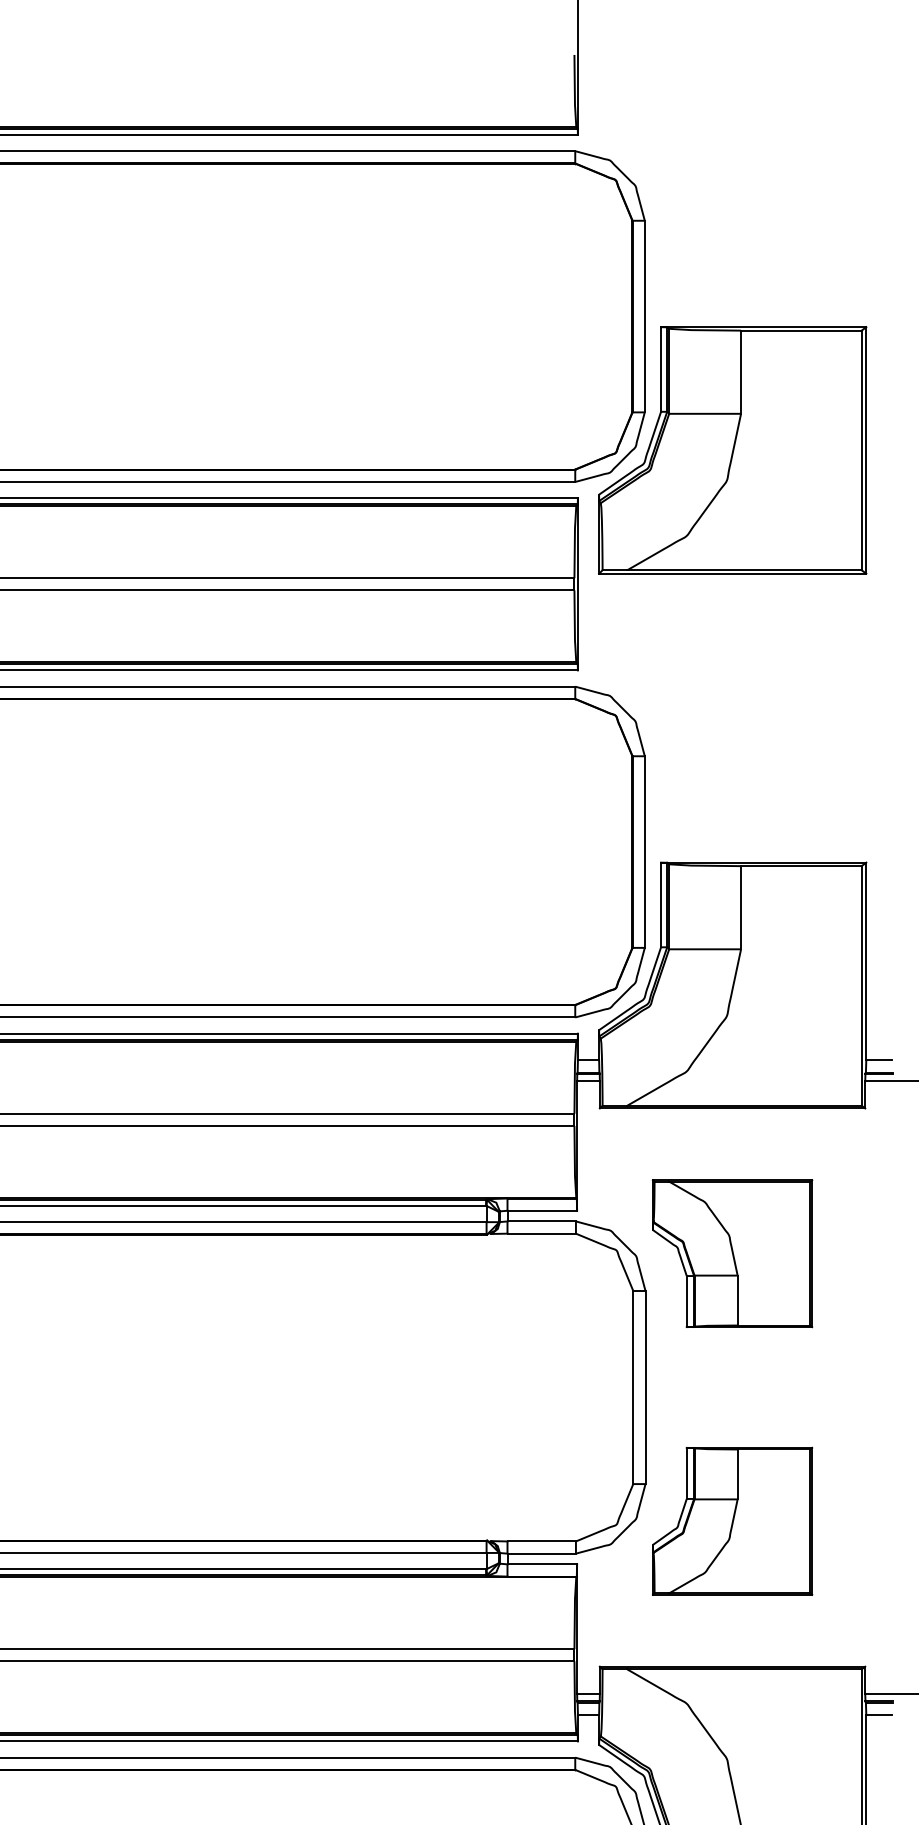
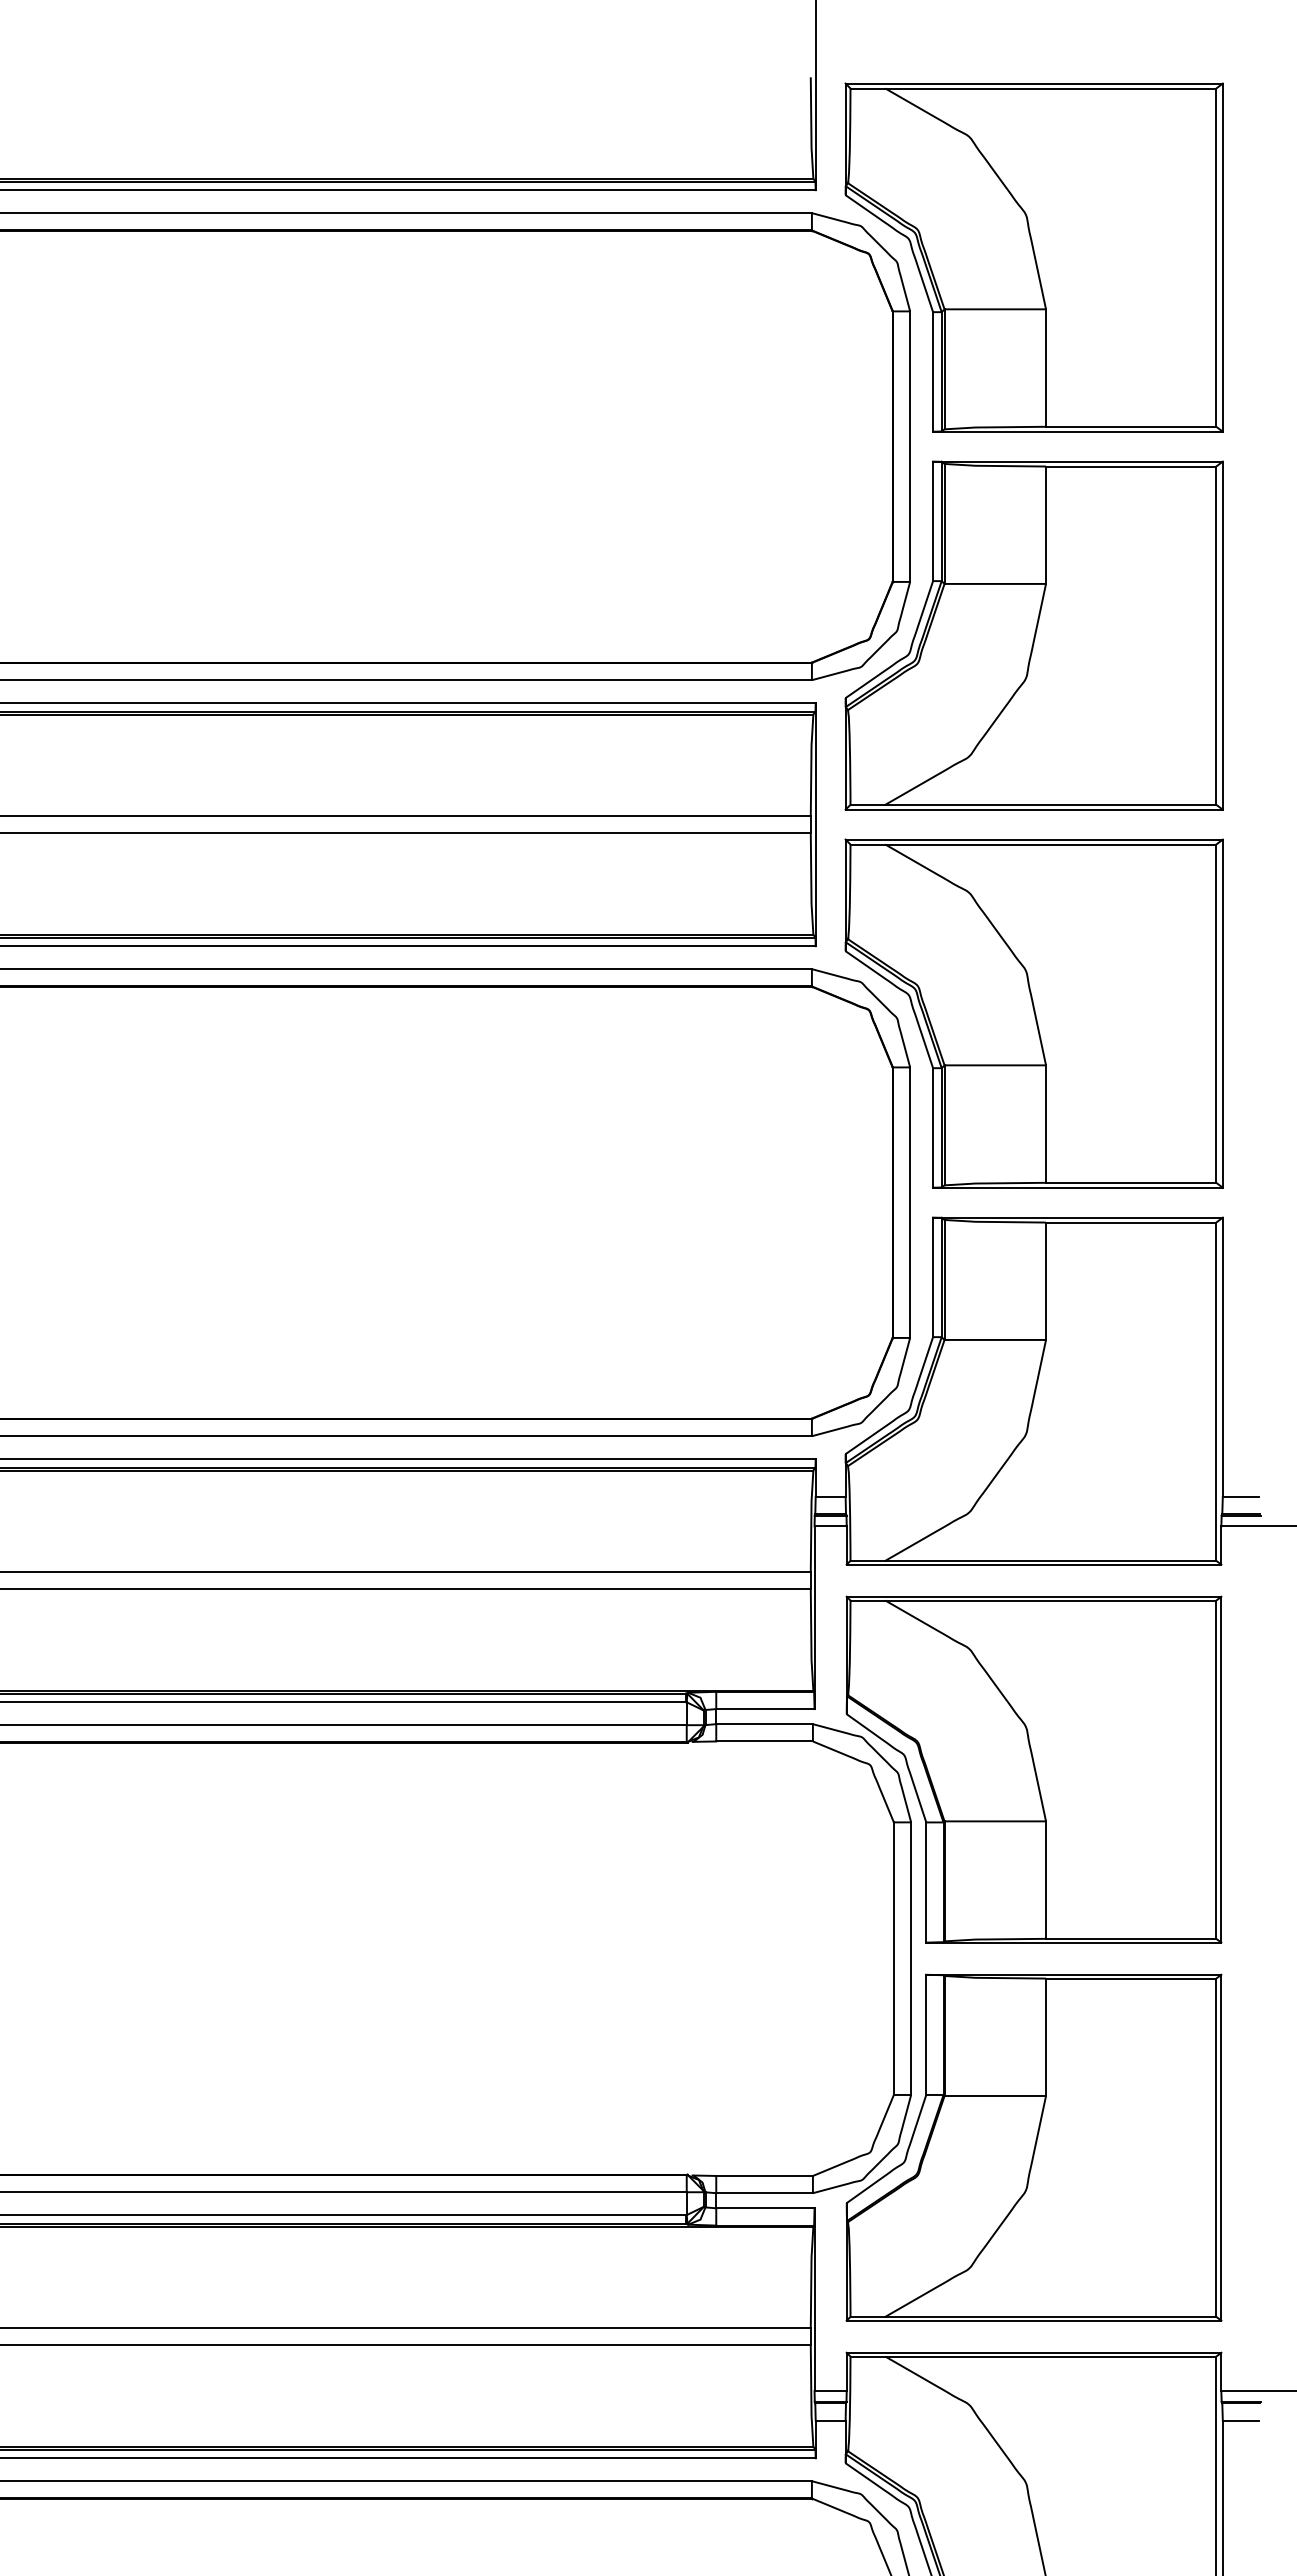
part: (732, 182) -> (1033, 257), added
part: (732, 718) -> (1033, 1013), added
part: (732, 1253) -> (1033, 1769), size x1.67
part: (732, 1521) -> (1033, 2147), size x1.67

